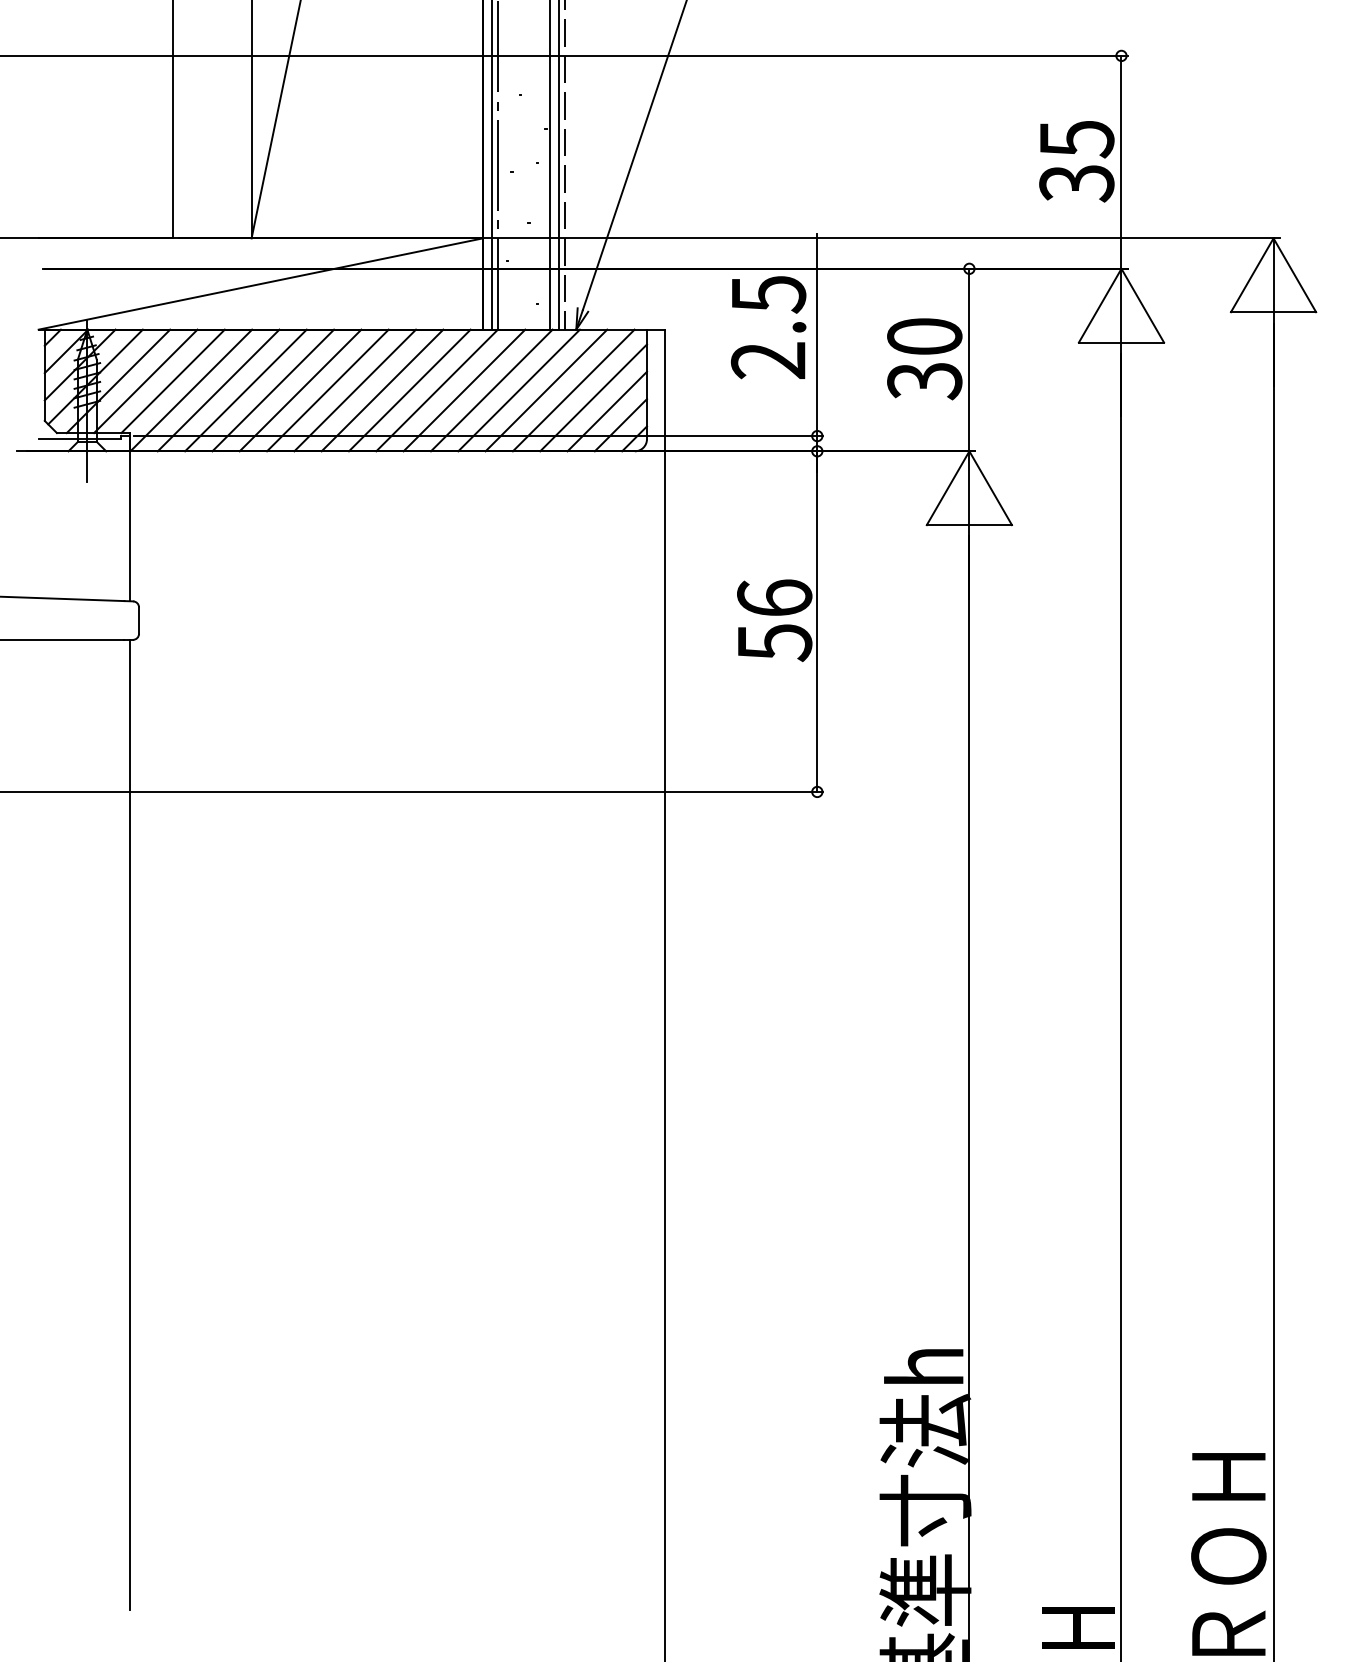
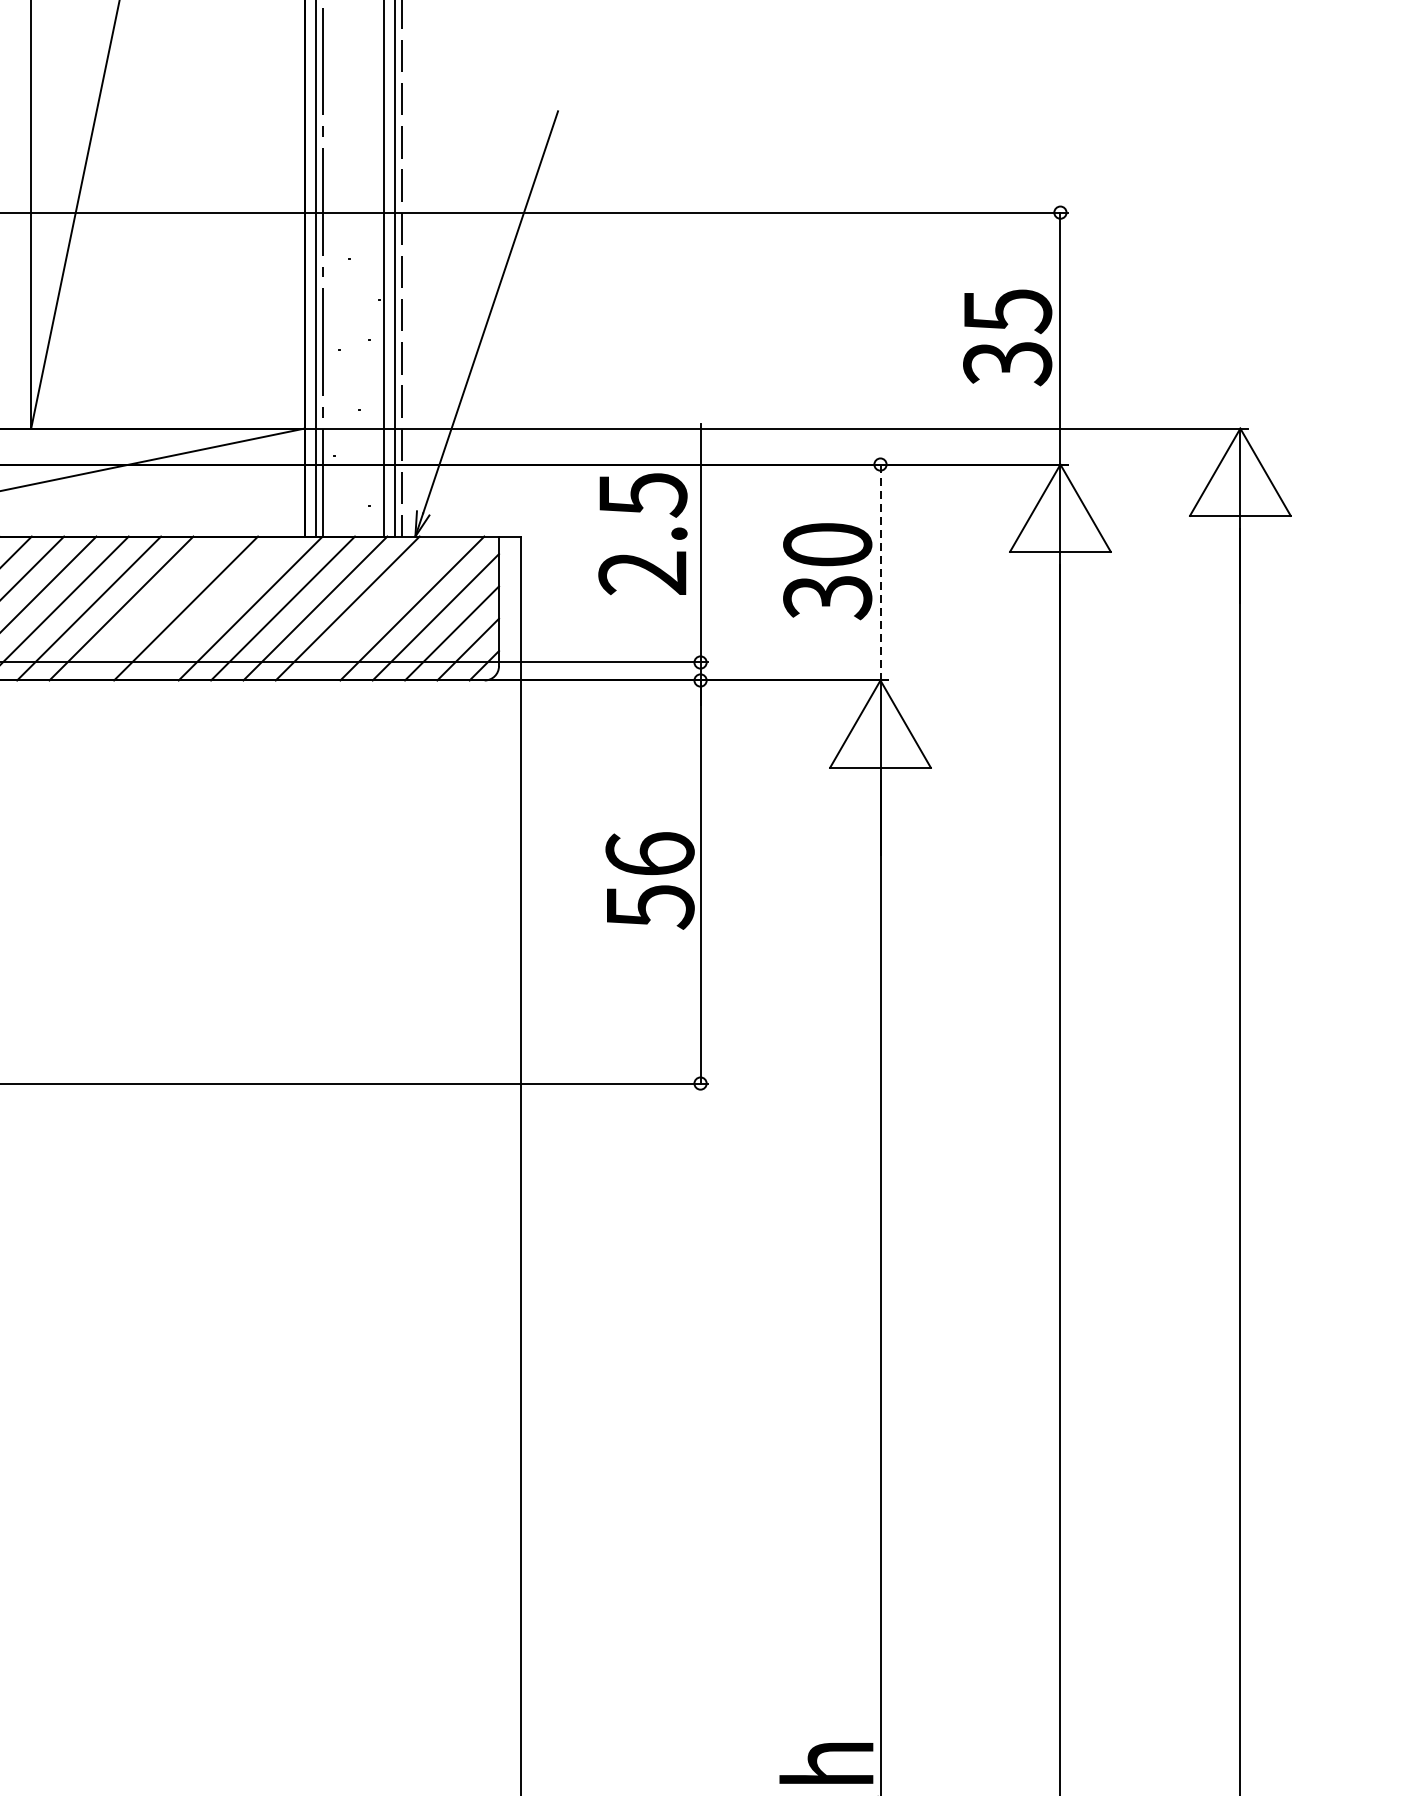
line: (969, 360) -> (880, 573), solid -> dashed
line: (355, 390) -> (154, 608), removed
line: (409, 390) -> (218, 608), removed
line: (546, 390) -> (380, 608), removed

